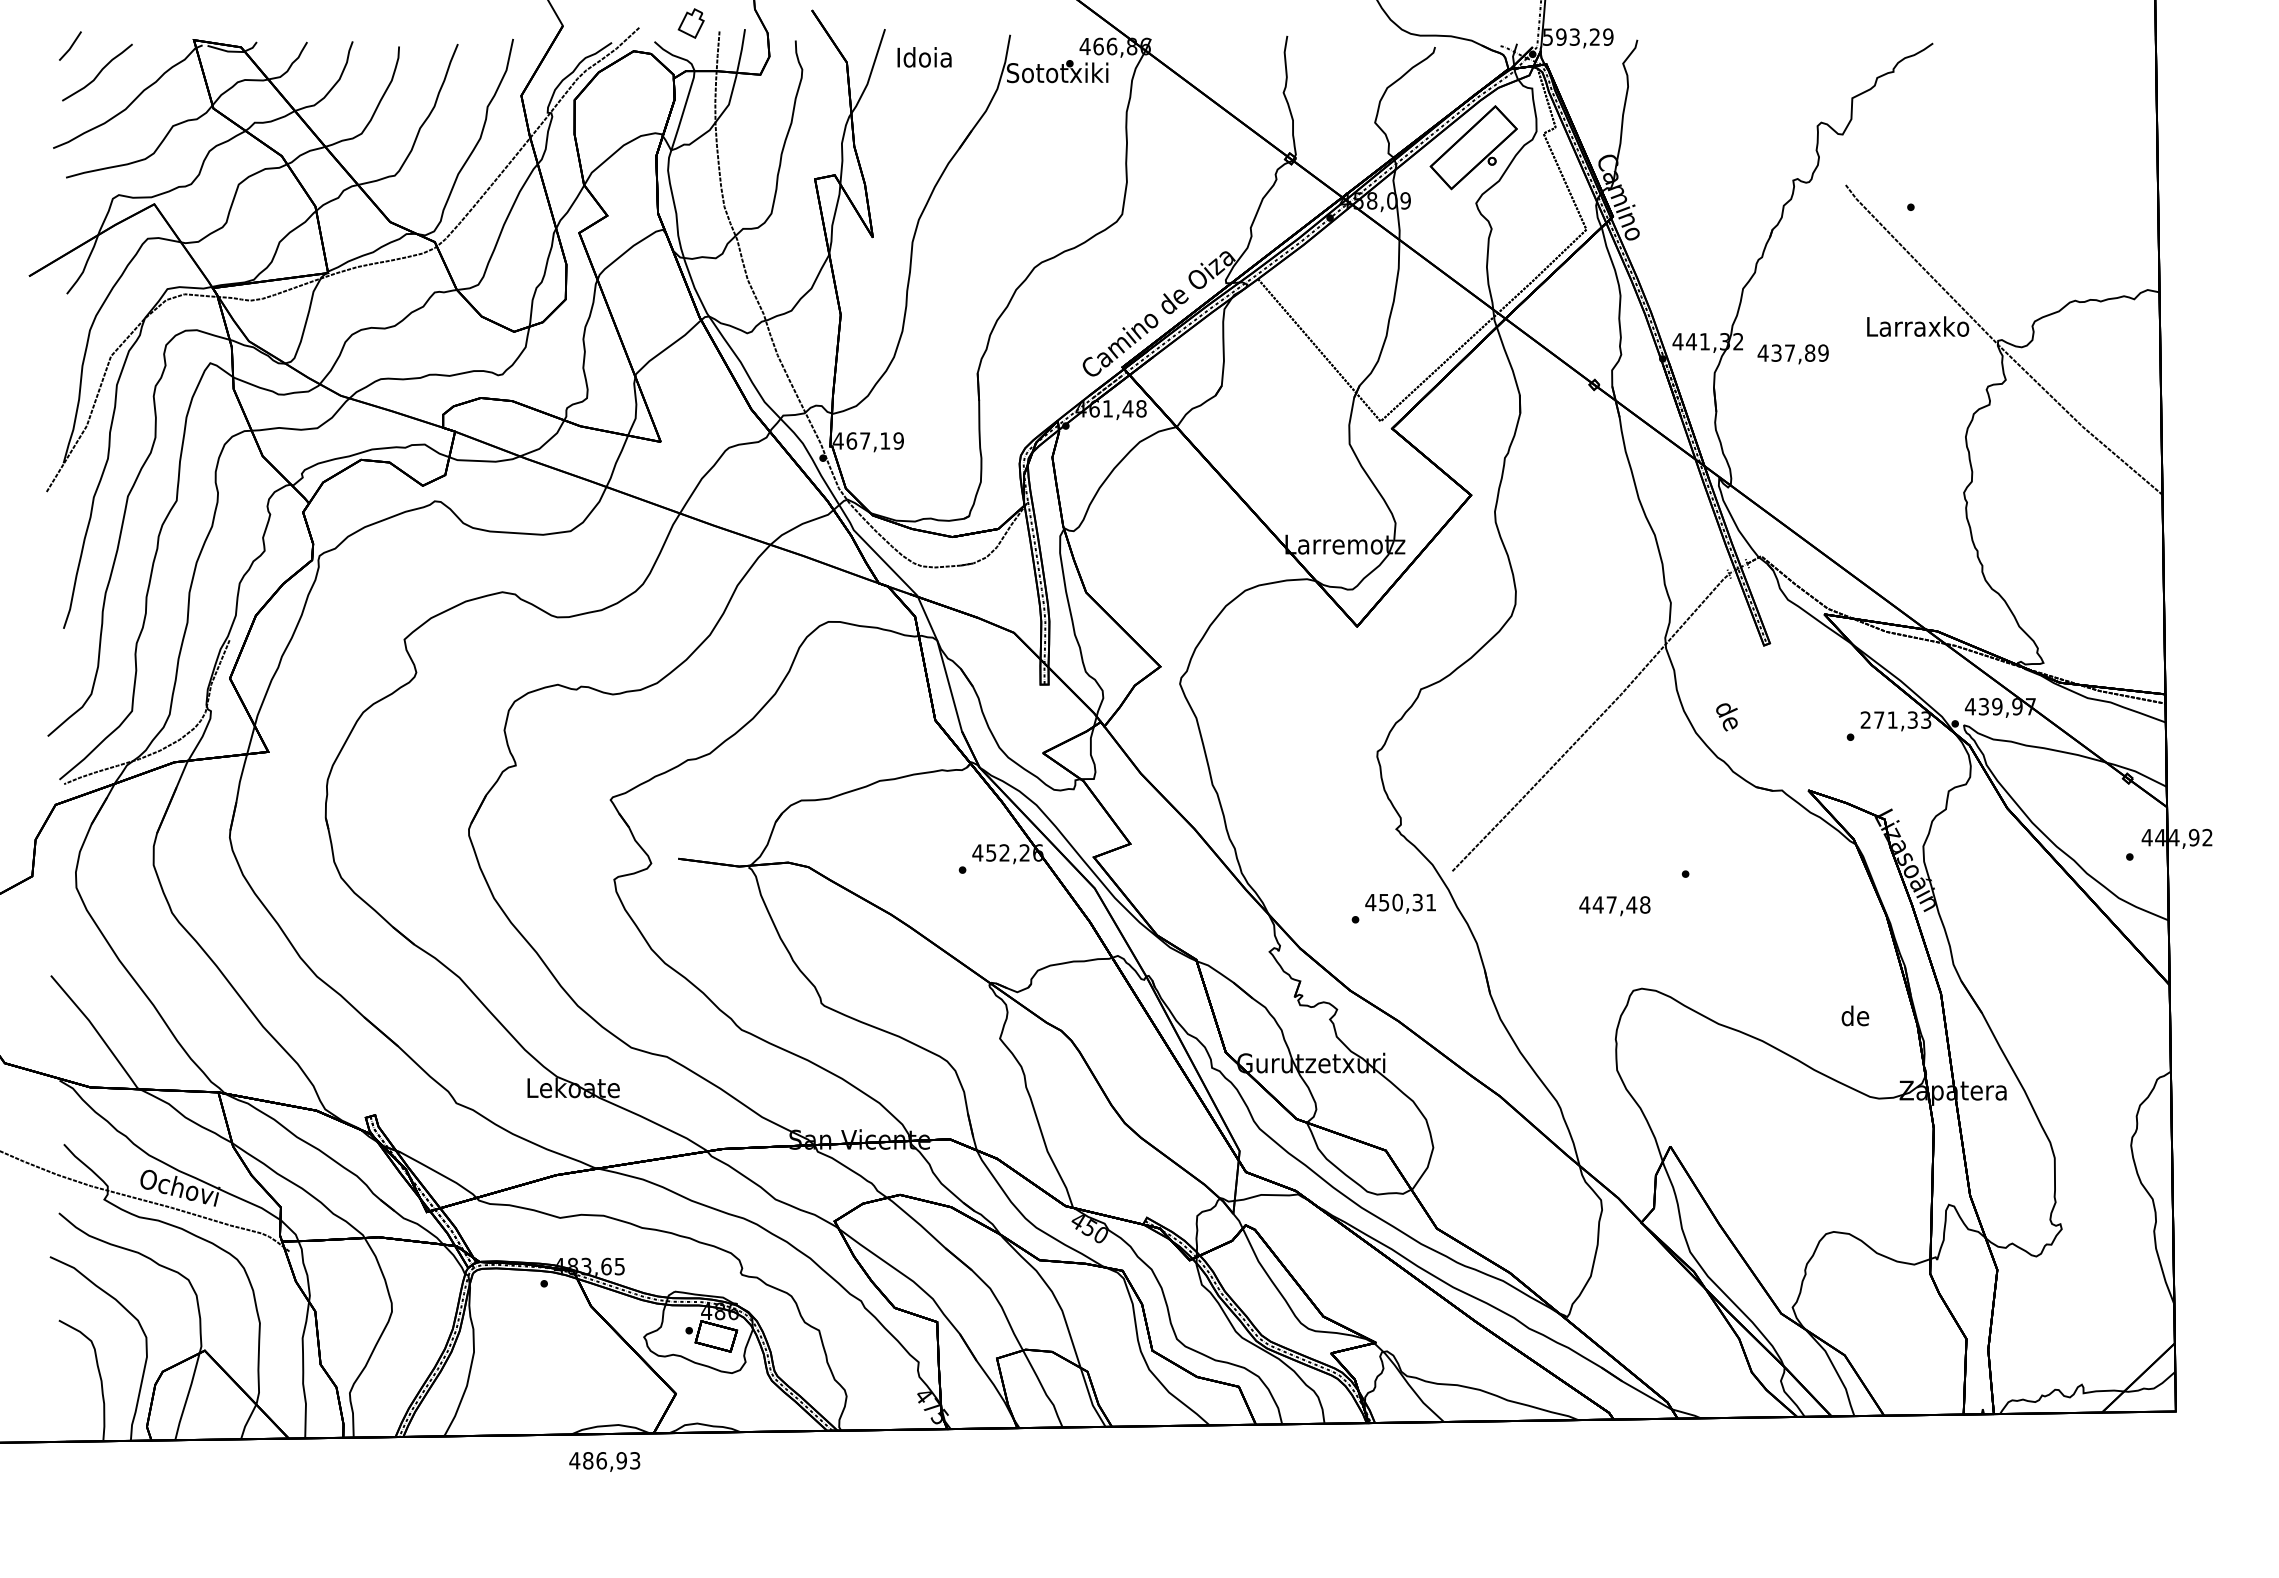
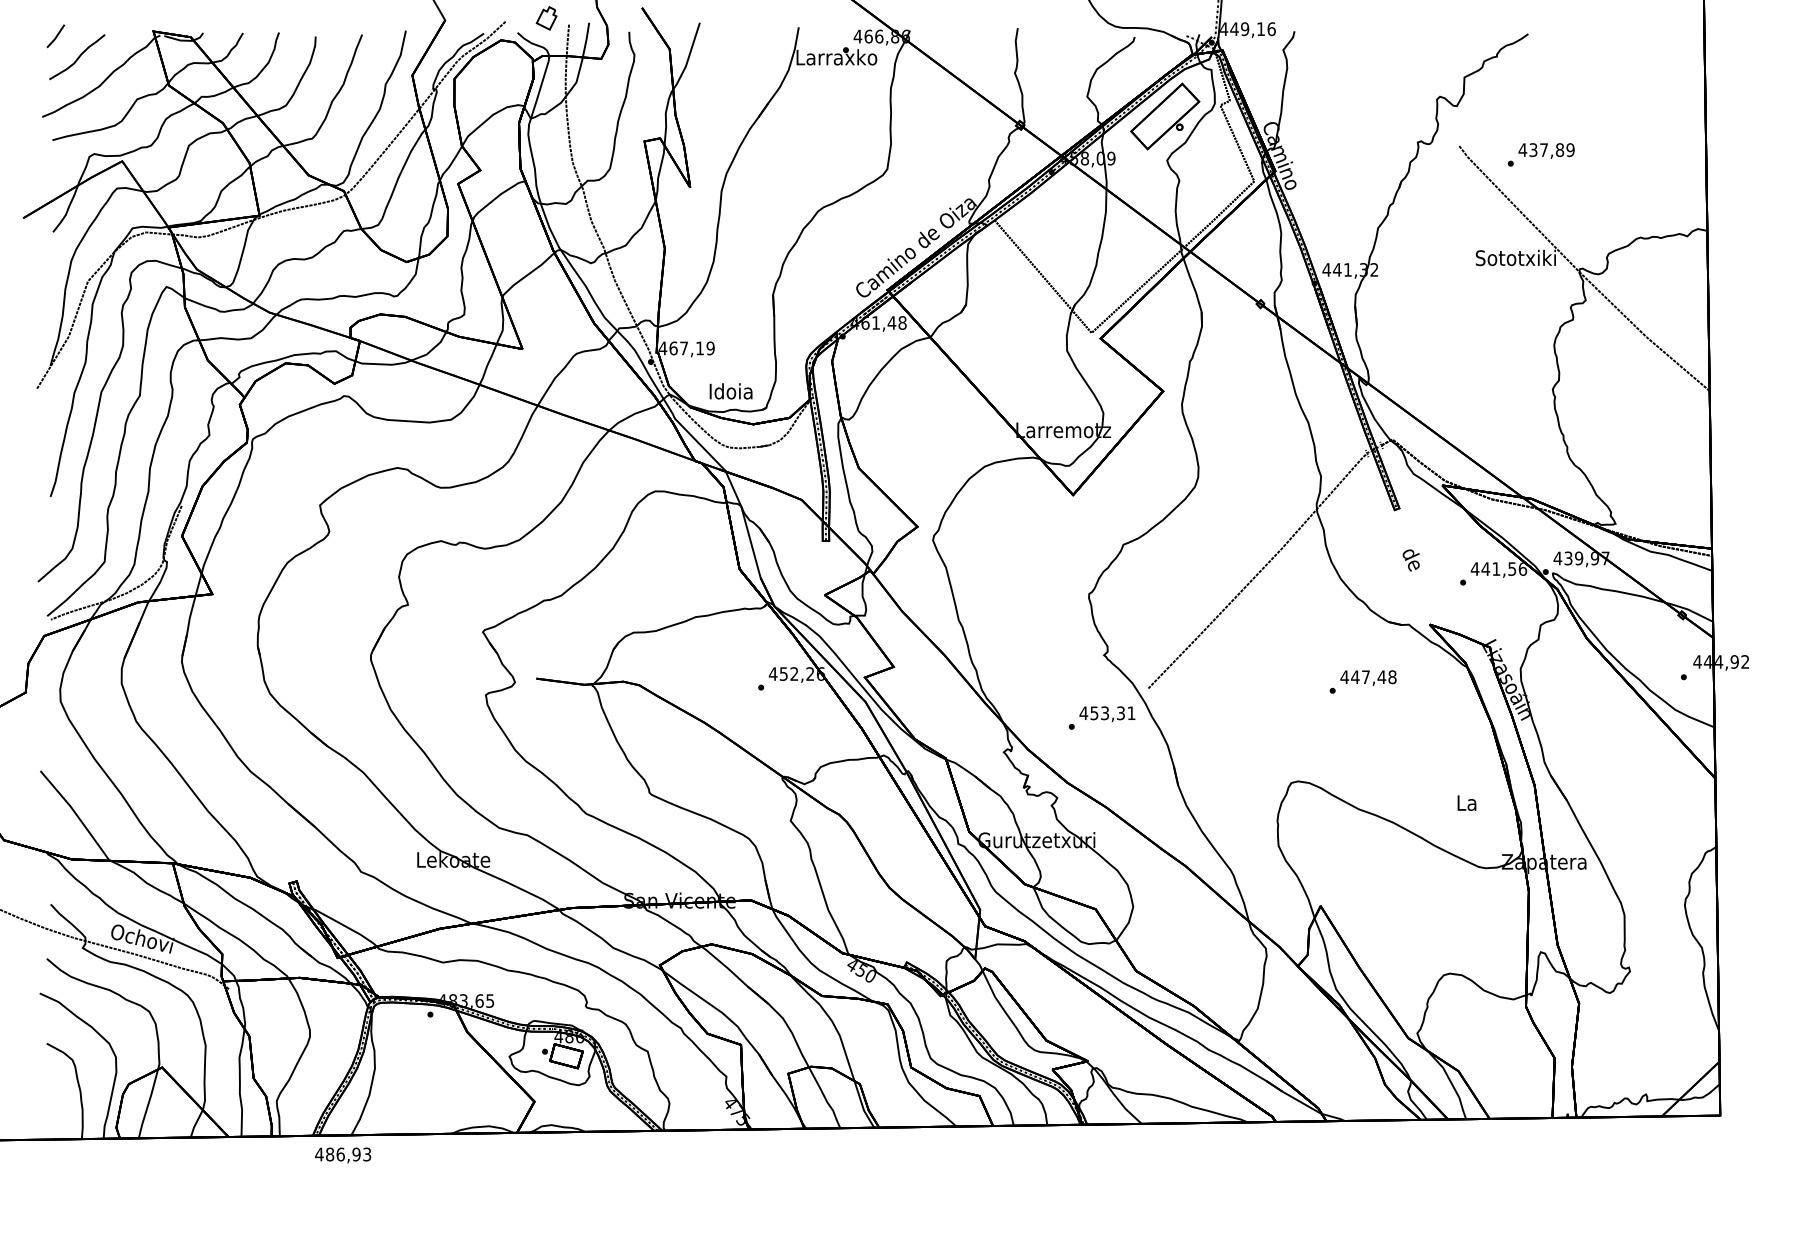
text: (1577, 36) -> (1247, 28), 593,29 -> 449,16
text: (924, 57) -> (731, 391), moved
text: (1058, 72) -> (836, 57), Sototxiki -> Larraxko
text: (1917, 326) -> (1516, 257), Larraxko -> Sototxiki
text: (1792, 354) -> (1546, 151), moved
text: (1726, 717) -> (1410, 560), moved
text: (1895, 719) -> (1498, 568), 271,33 -> 441,56
text: (1397, 902) -> (1104, 713), 450,31 -> 453,31
text: (1614, 906) -> (1368, 678), moved
text: (1855, 1015) -> (1466, 802), de -> La
text: (604, 1461) -> (342, 1155), moved

